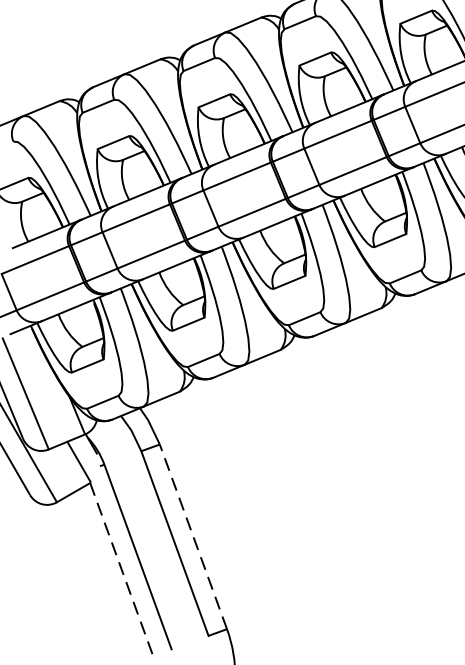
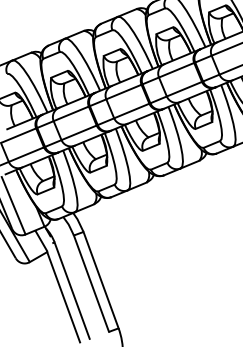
line: (192, 535) -> (100, 279), dashed -> solid
line: (121, 570) -> (63, 297), dashed -> solid

